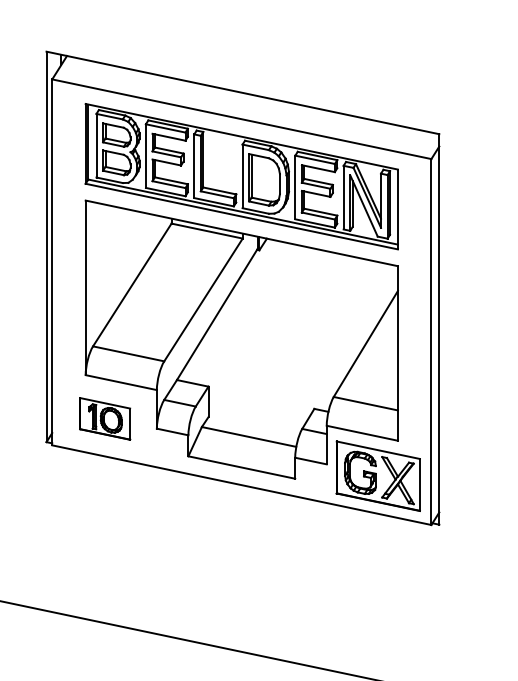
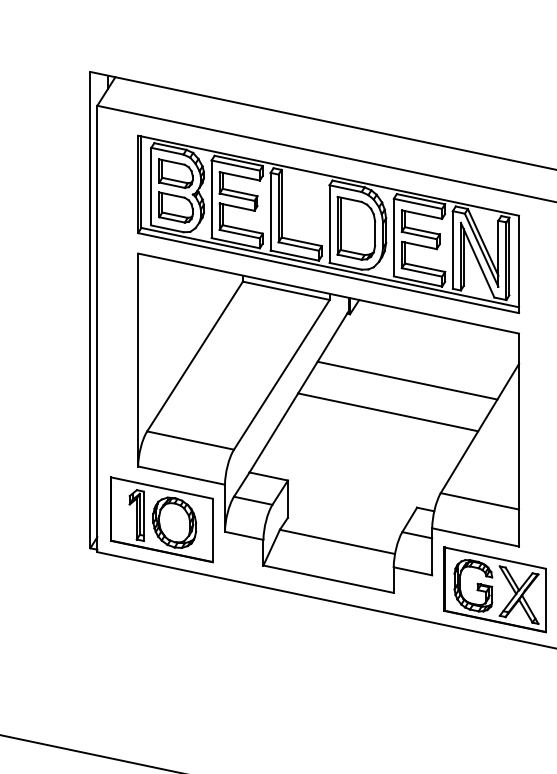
line: (306, 304) -> (407, 380), added
line: (290, 330) -> (387, 412), added
part: (104, 418) -> (161, 519), size x1.67

